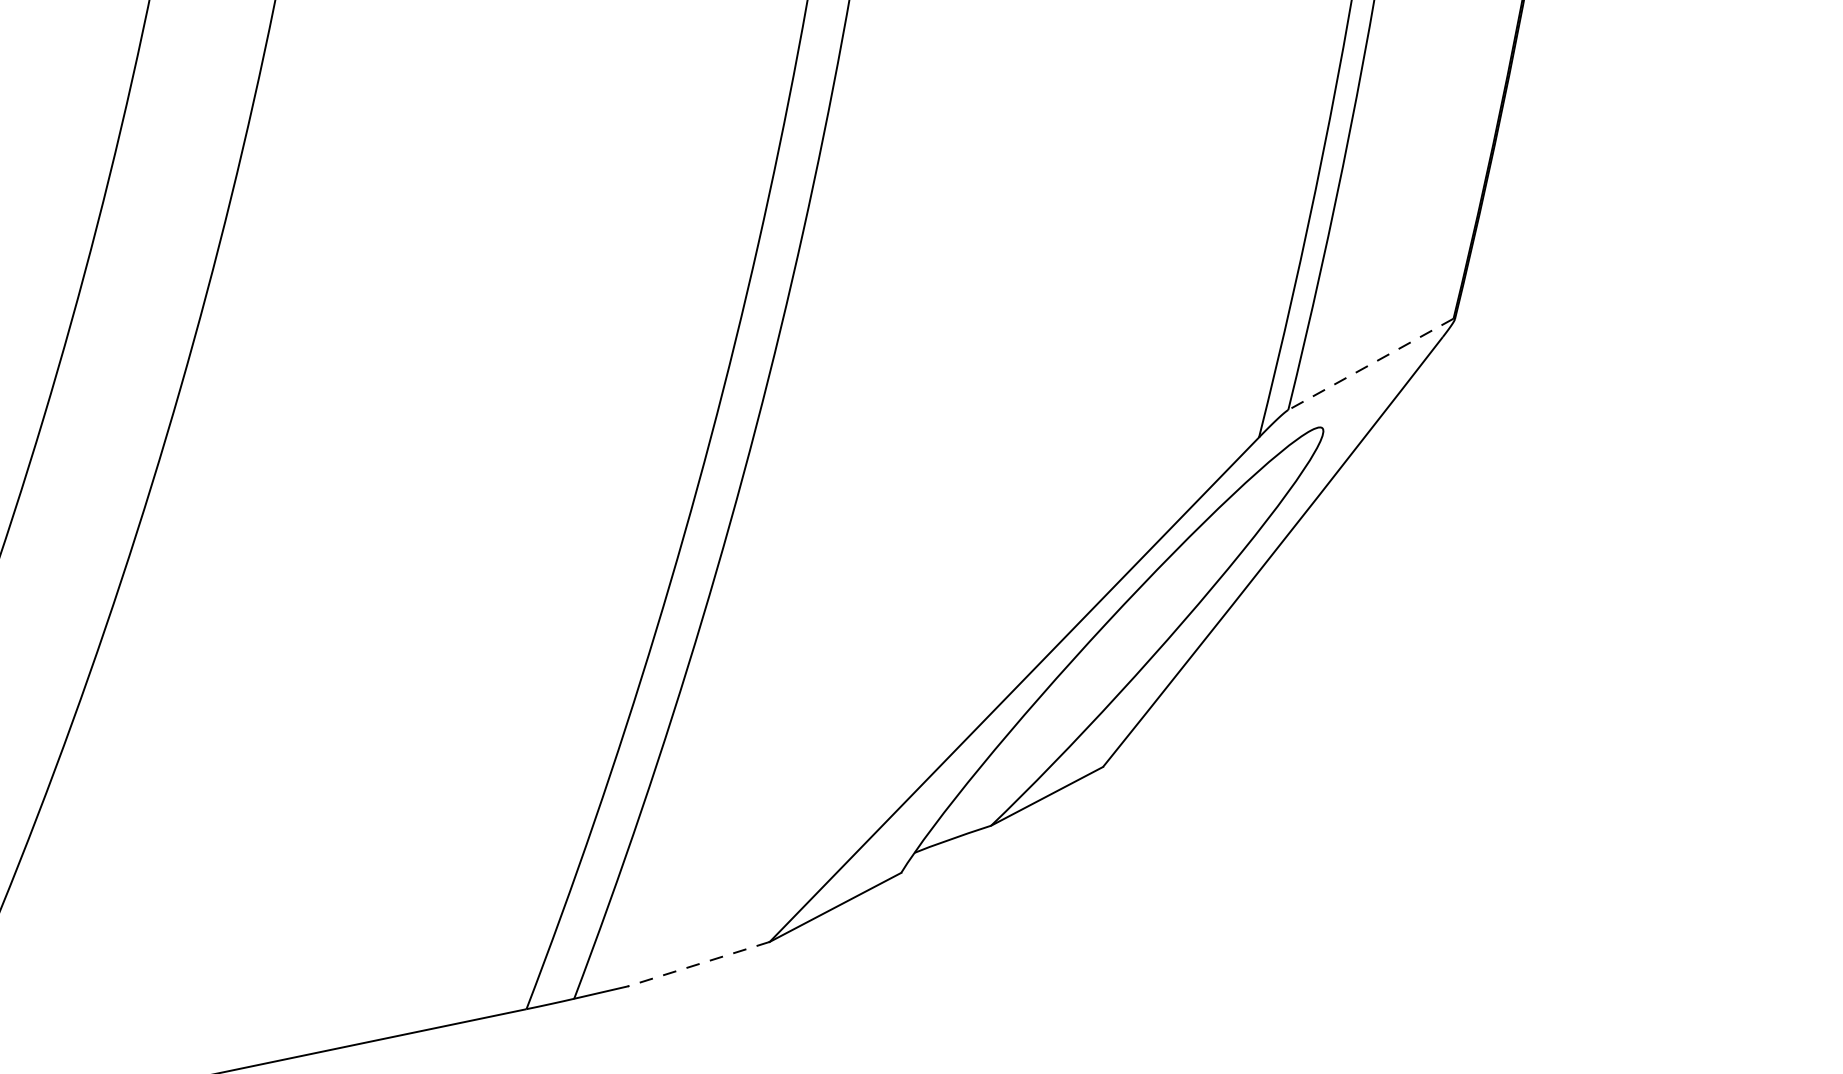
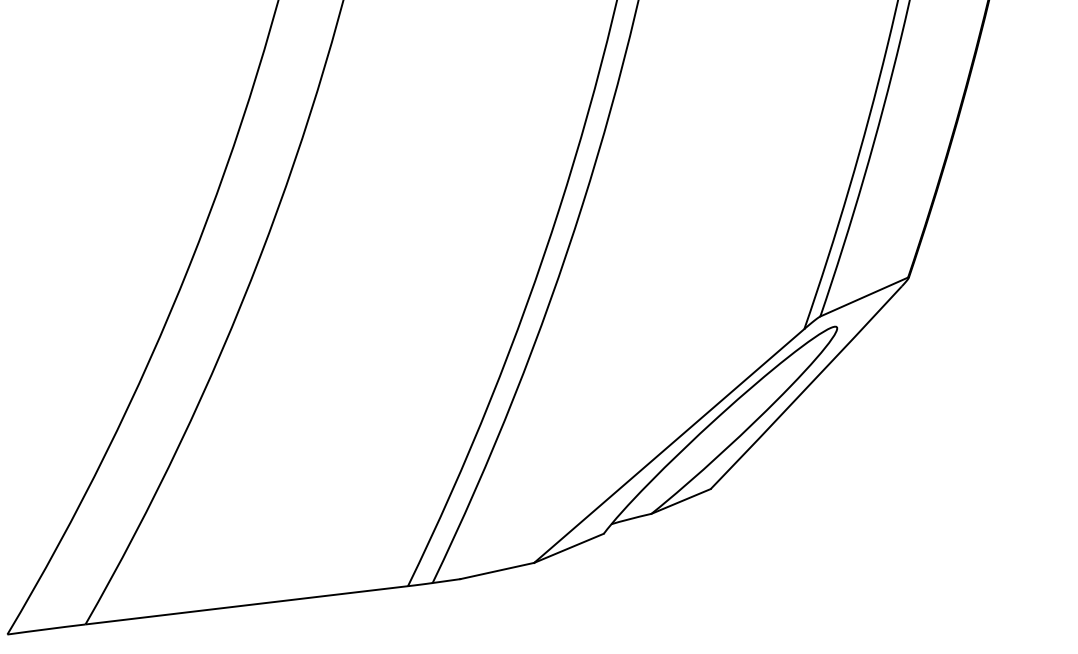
line: (1371, 365) -> (864, 297), dashed -> solid
line: (699, 965) -> (497, 571), dashed -> solid

